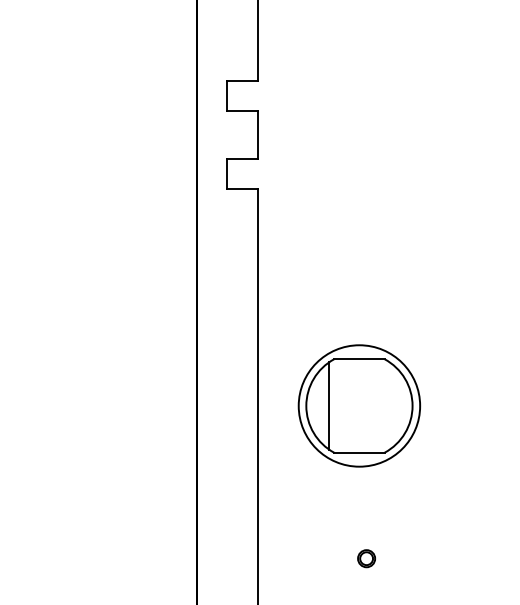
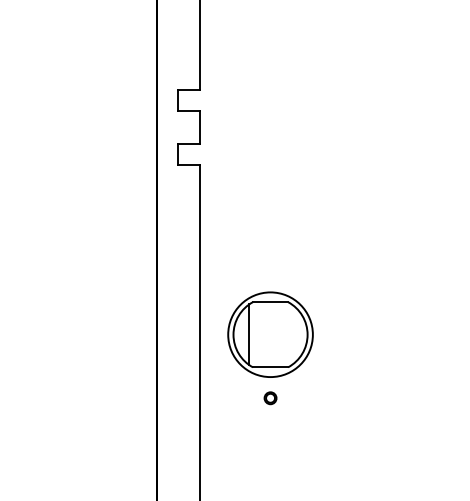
part: (359, 405) -> (270, 334), moved
part: (366, 559) -> (270, 398), moved

